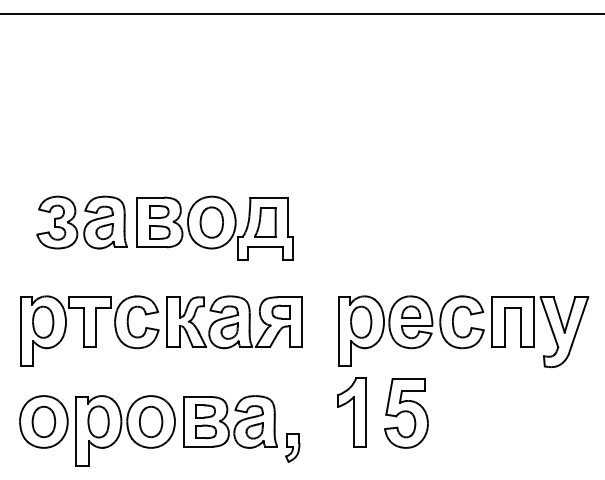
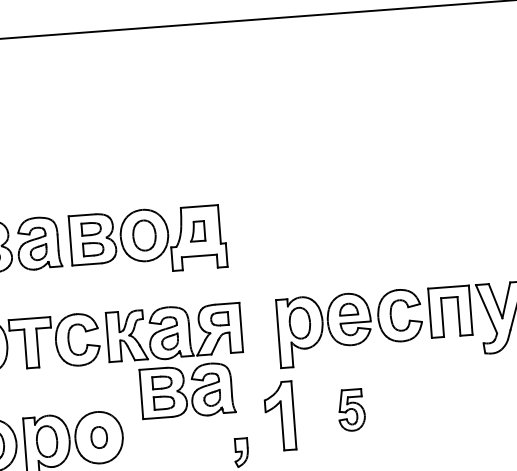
part: (265, 222) -> (197, 231), size x0.7
part: (351, 412) -> (279, 416), moved
part: (406, 413) -> (351, 410), size x0.6
part: (151, 421) -> (99, 437), size x0.7
part: (230, 421) -> (187, 390), moved

